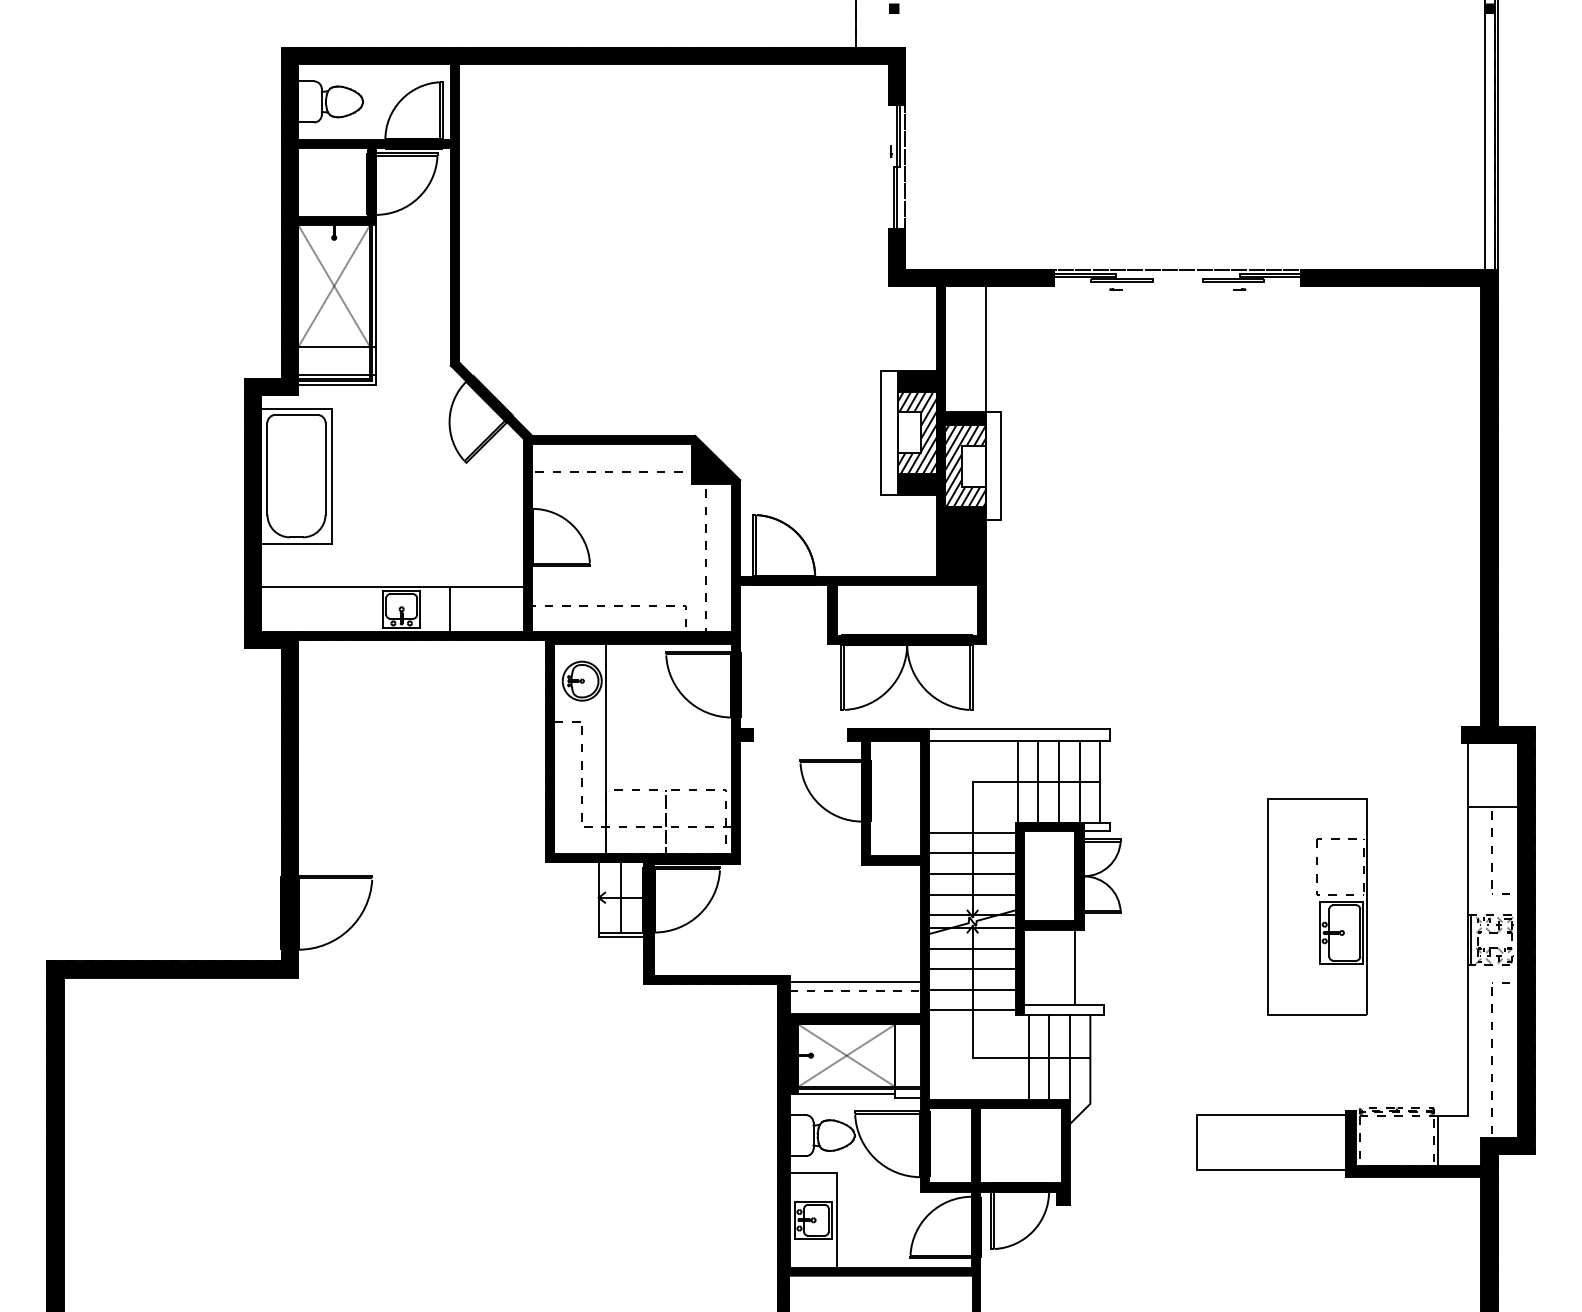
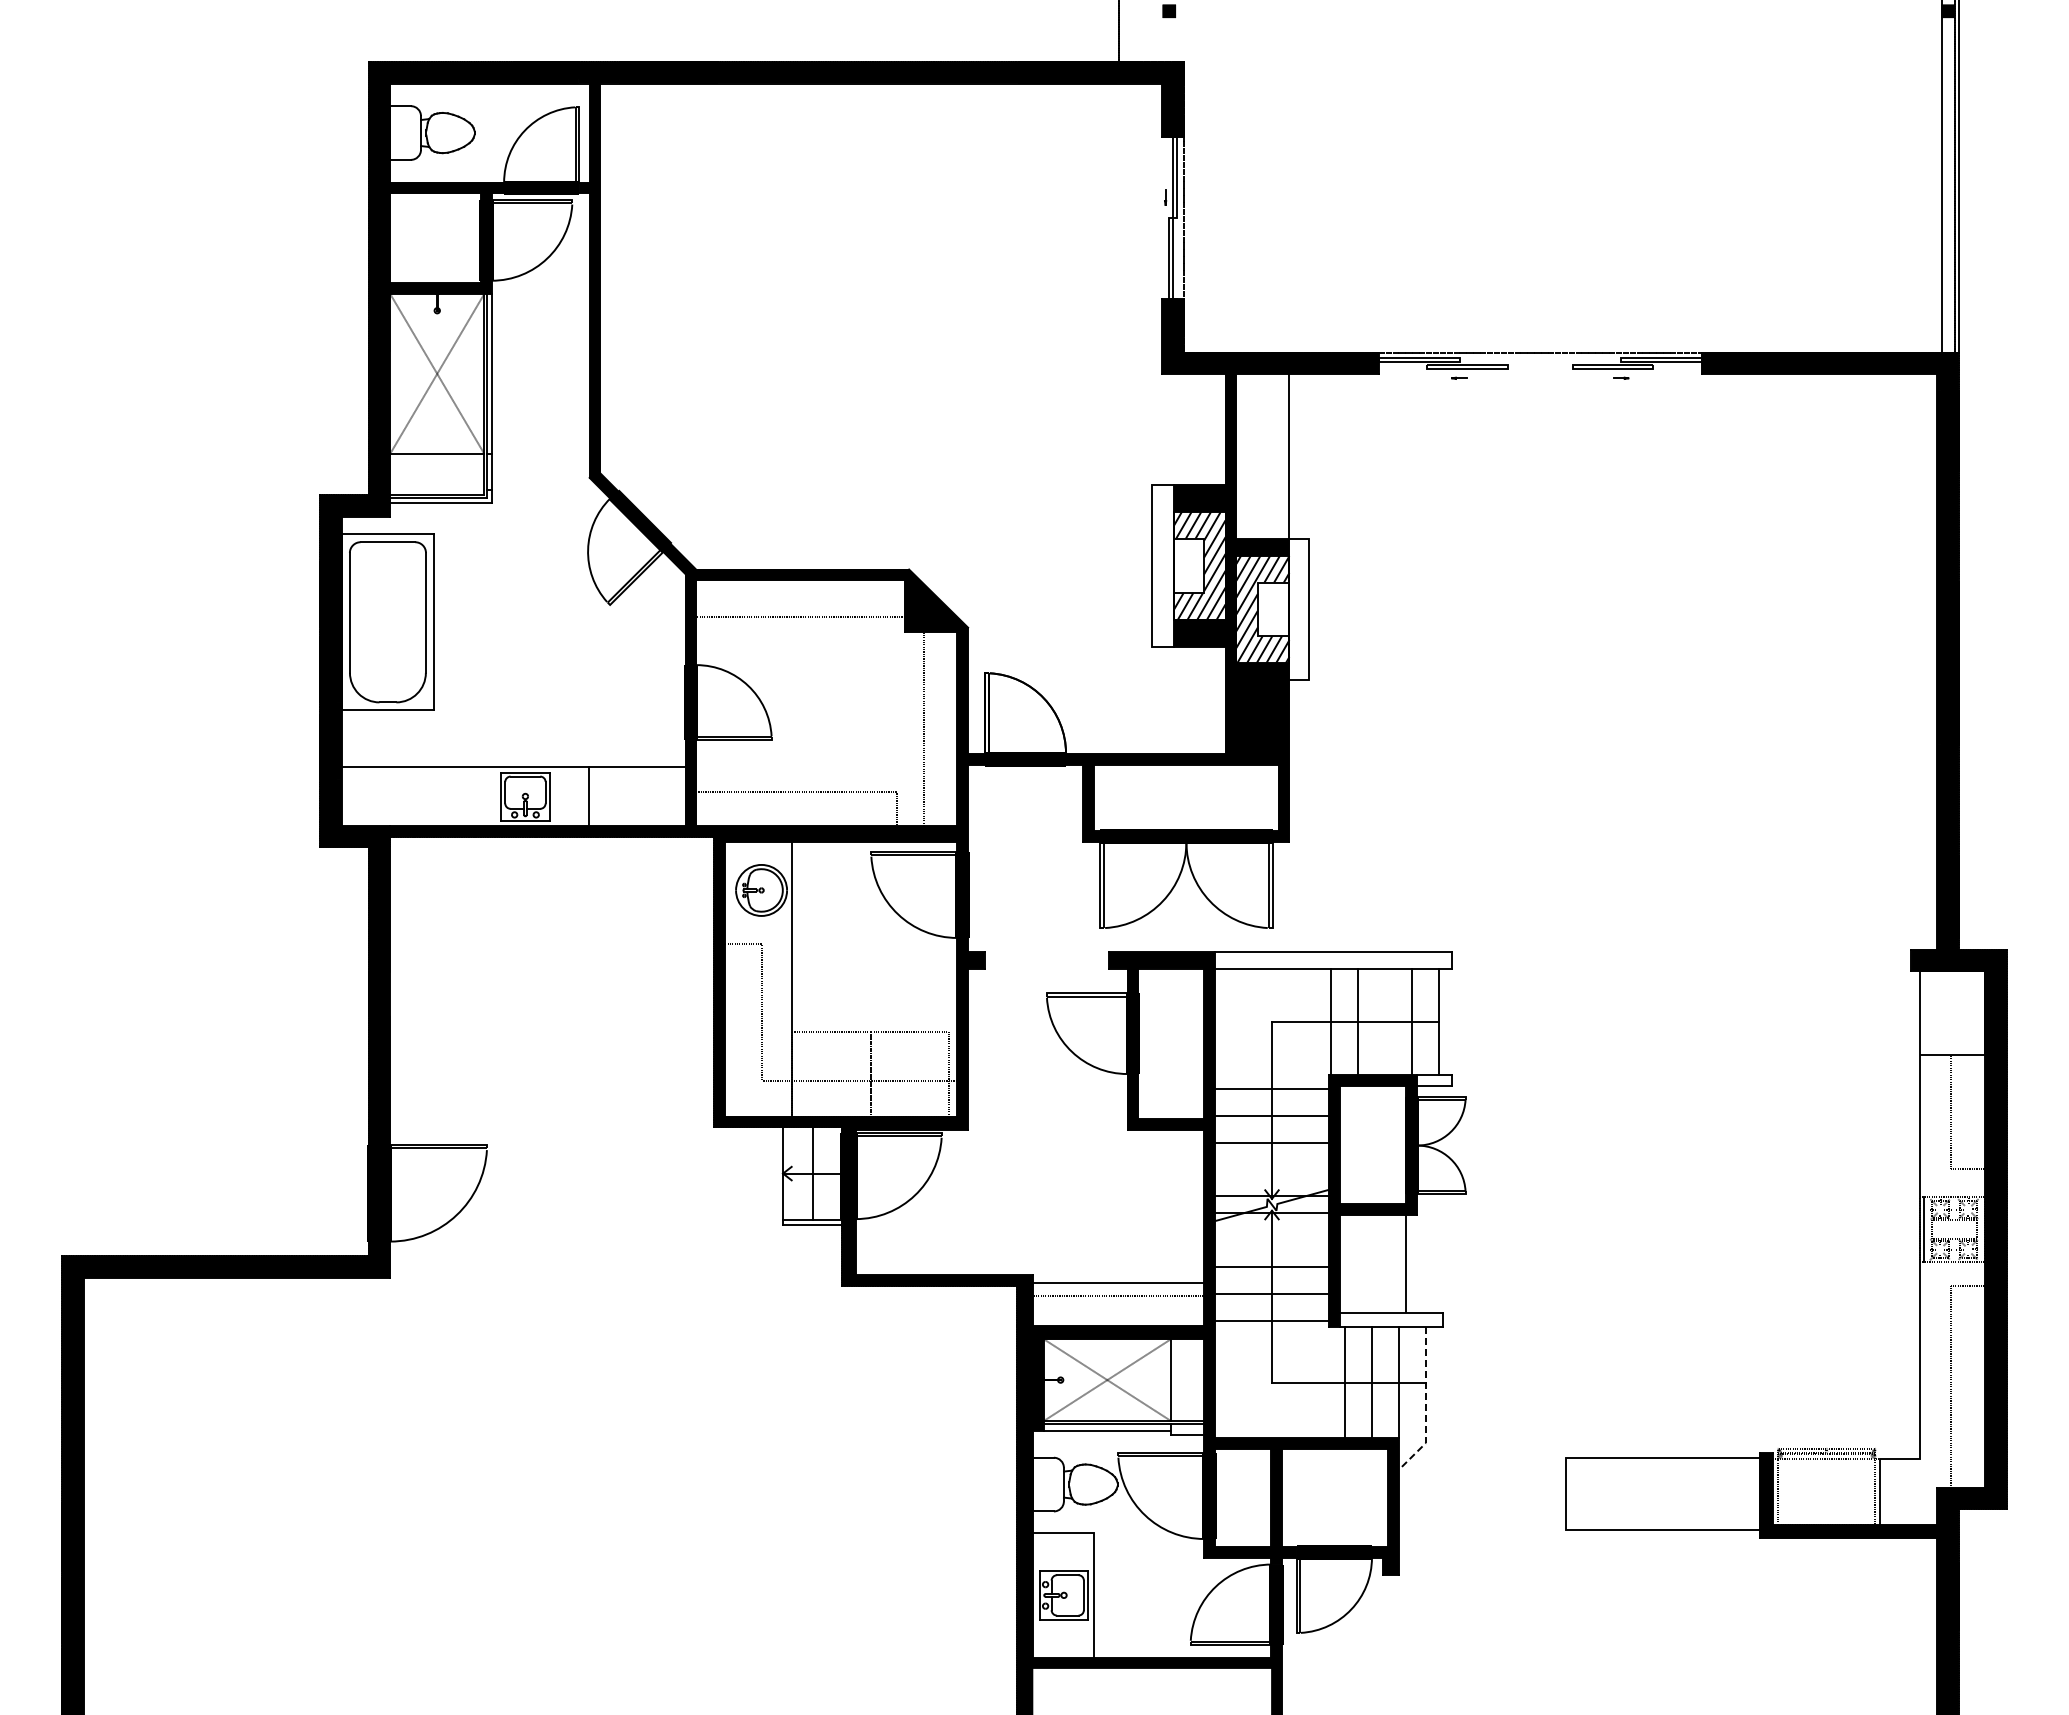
line: (334, 374) -> (437, 489), removed
line: (1058, 781) -> (1384, 1021), removed
line: (972, 894) -> (1271, 1169), removed
part: (1317, 906) -> (1723, 1185), removed
line: (972, 948) -> (1271, 1240), removed
line: (1090, 1074) -> (1425, 1404), solid -> dashed

